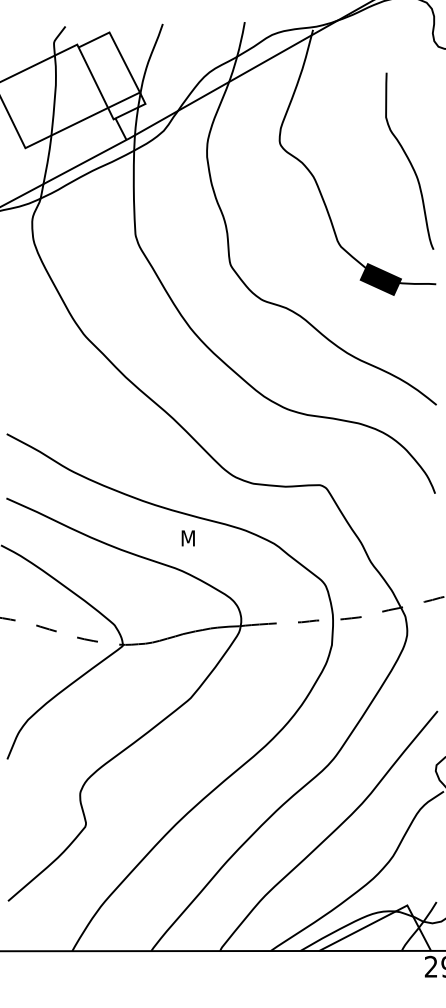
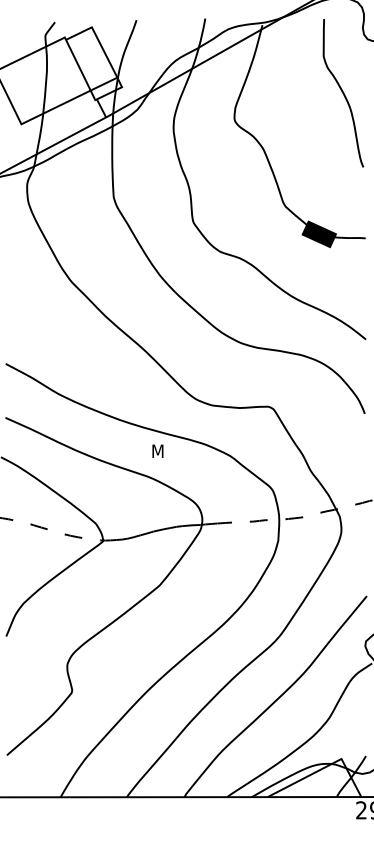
curve: (409, 161) -> (343, 93), moved

